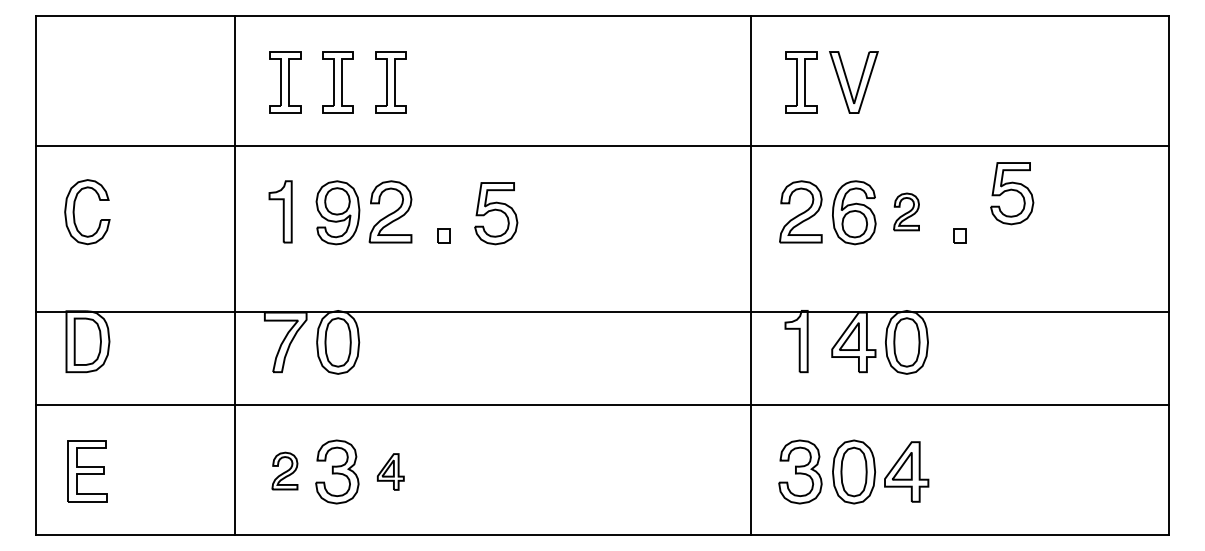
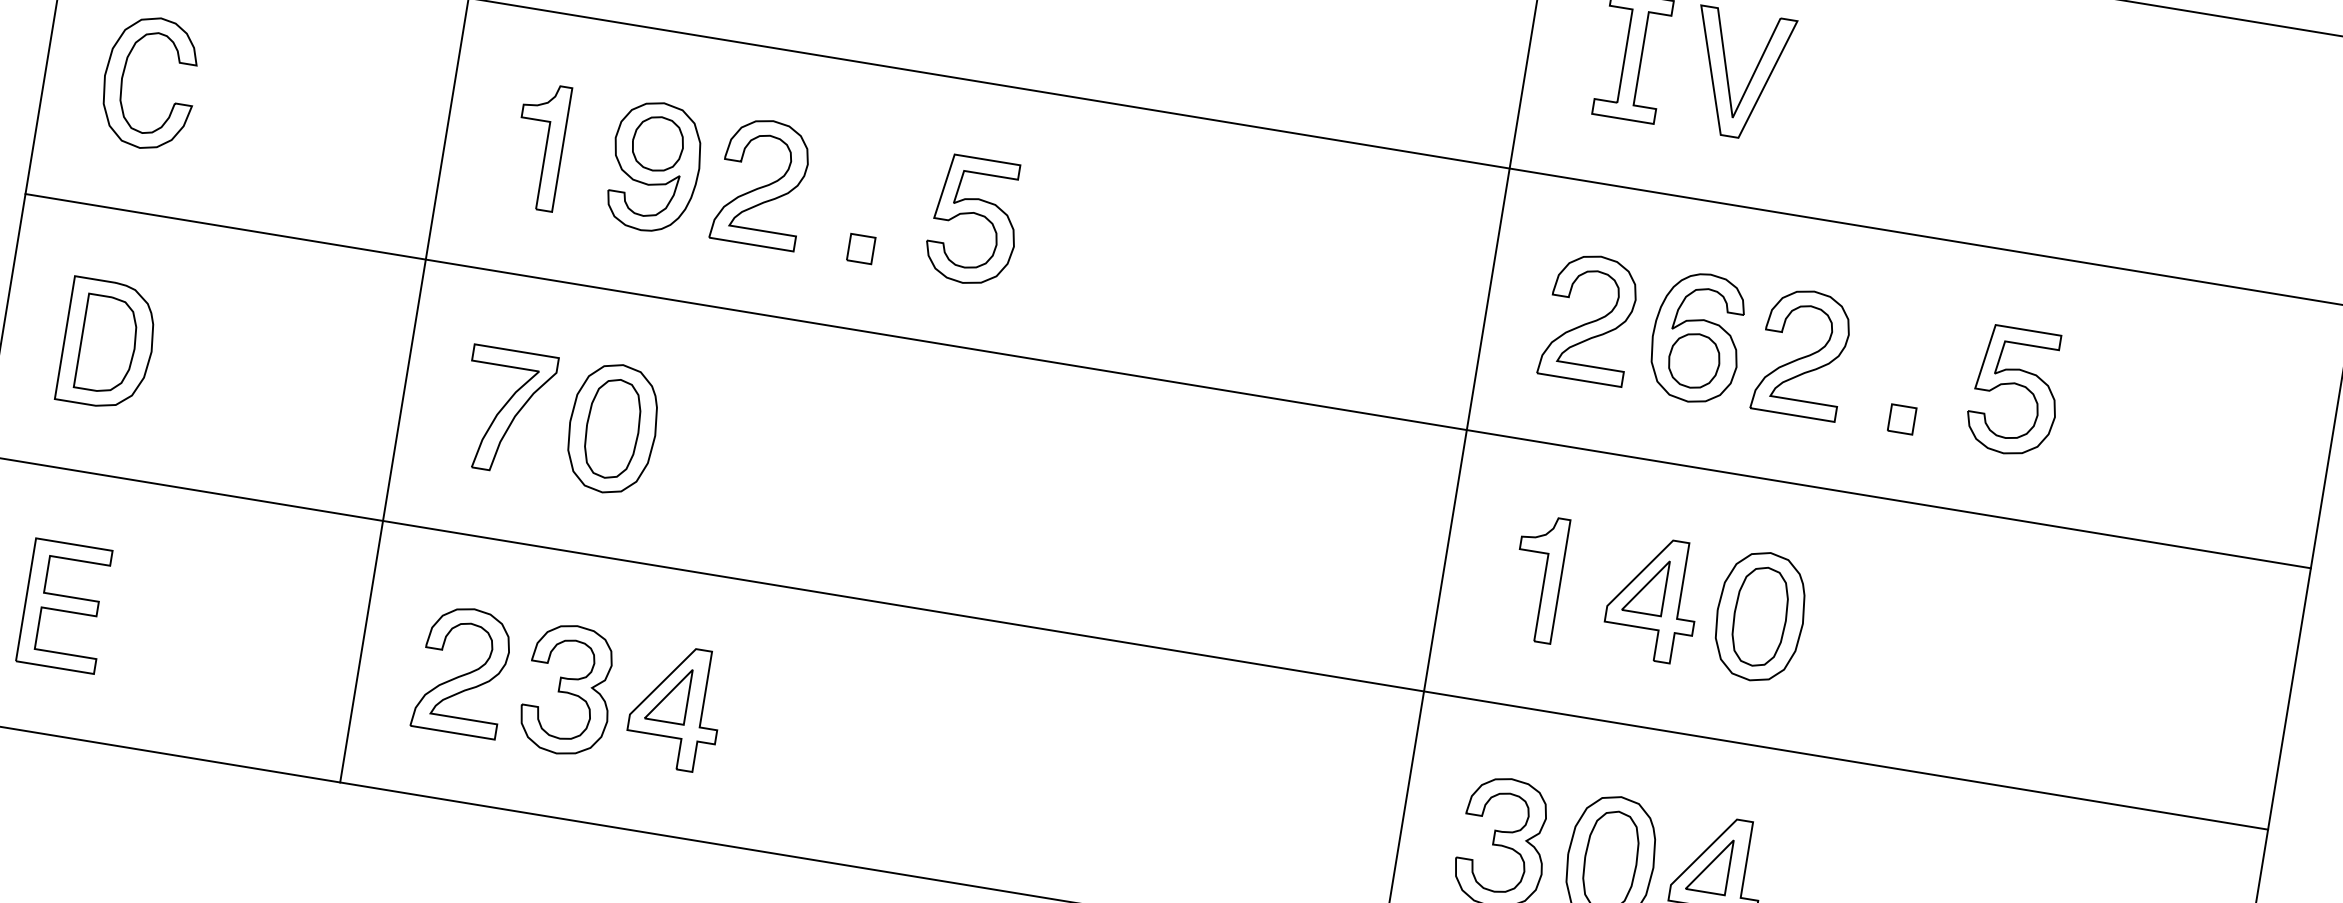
part: (1012, 193) -> (2015, 391), moved
part: (906, 211) -> (1802, 352), size x1.67
line: (602, 311) -> (1168, 381), moved
part: (284, 470) -> (462, 669), size x1.67
part: (390, 471) -> (675, 706), size x1.67

